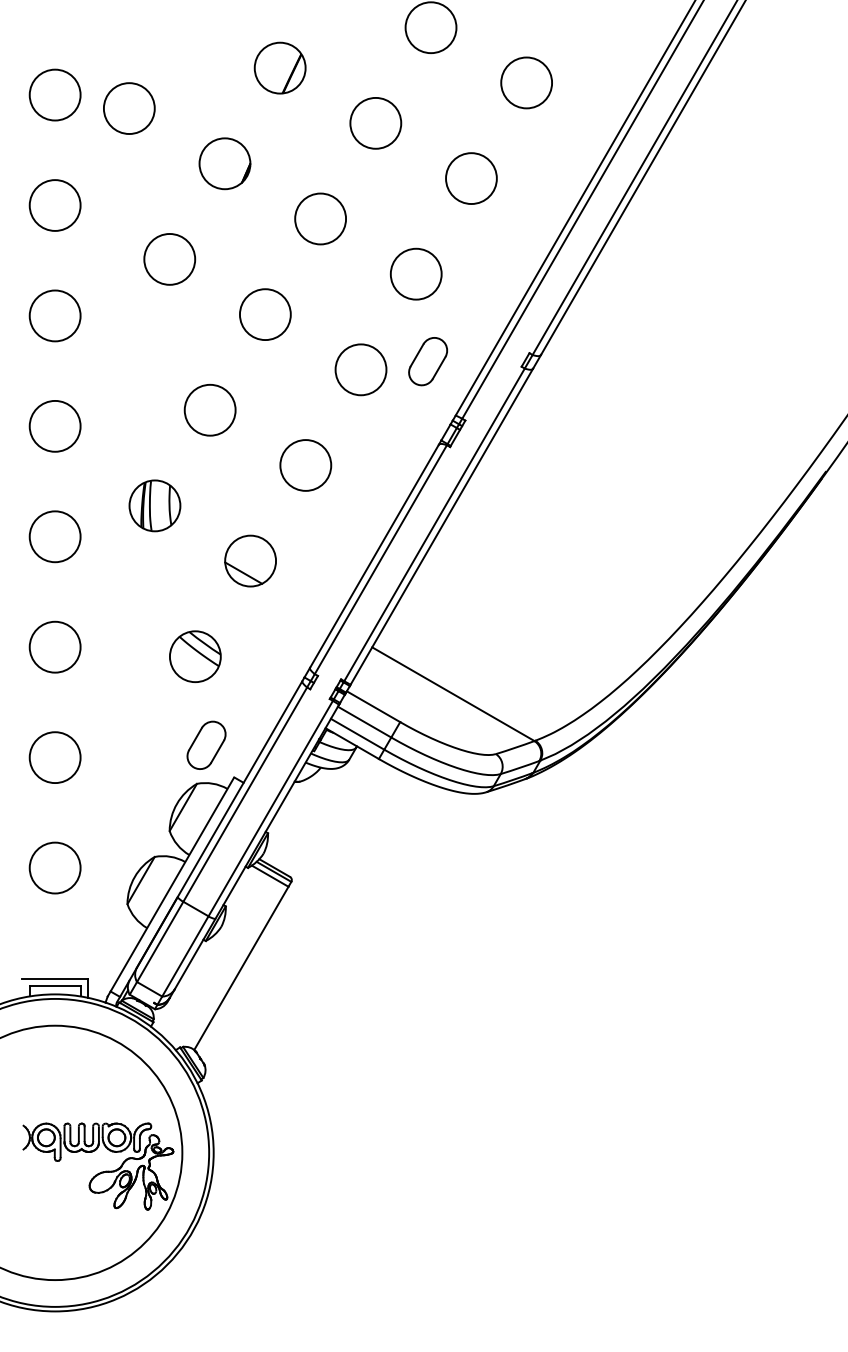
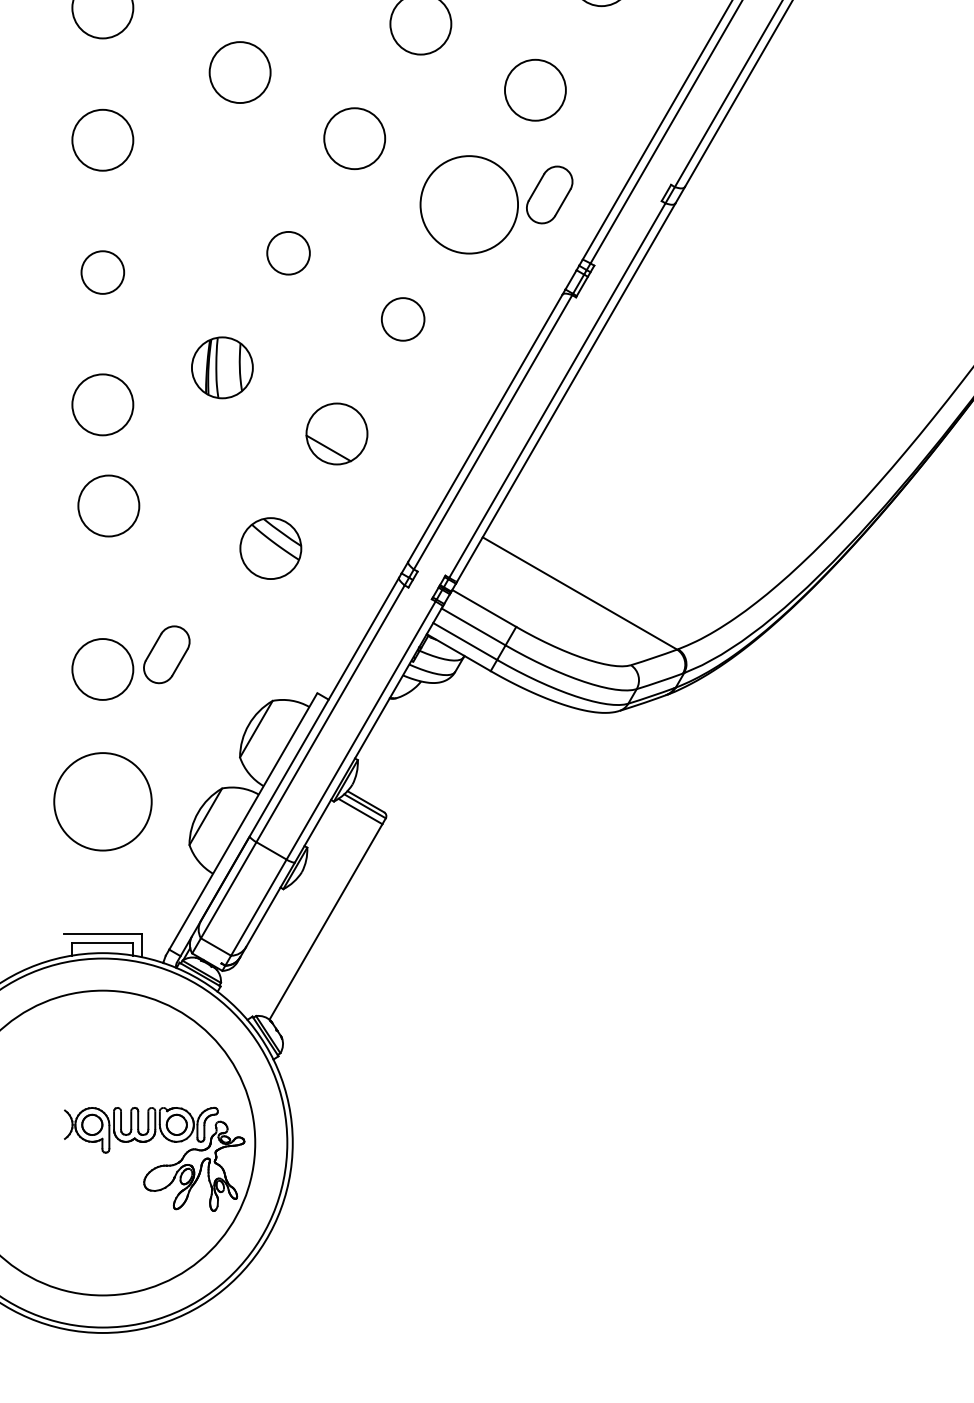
circle: (360, 369) -> (468, 204), size x1.6
circle: (209, 409) -> (287, 252), size x0.7
circle: (54, 425) -> (102, 271), size x0.7
circle: (305, 465) -> (402, 319), size x0.7
circle: (54, 646) -> (108, 505), moved
part: (206, 744) -> (166, 653), moved
circle: (54, 867) -> (102, 801), size x1.6

